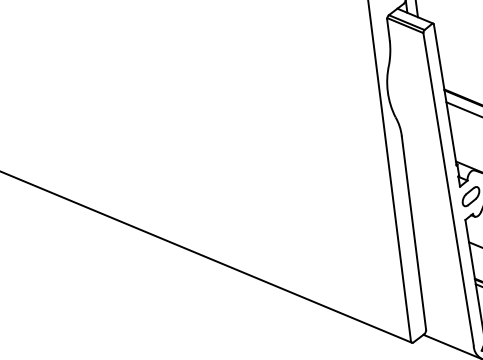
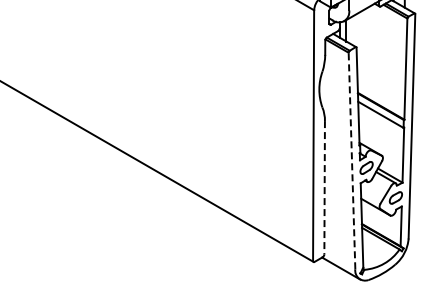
line: (447, 188) -> (351, 160), solid -> dashed
line: (413, 232) -> (324, 187), solid -> dashed

